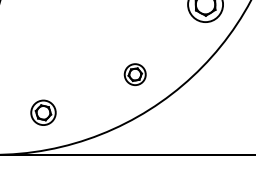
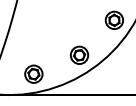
part: (135, 73) -> (79, 54), size x1.67
part: (42, 111) -> (33, 73), size x1.43

